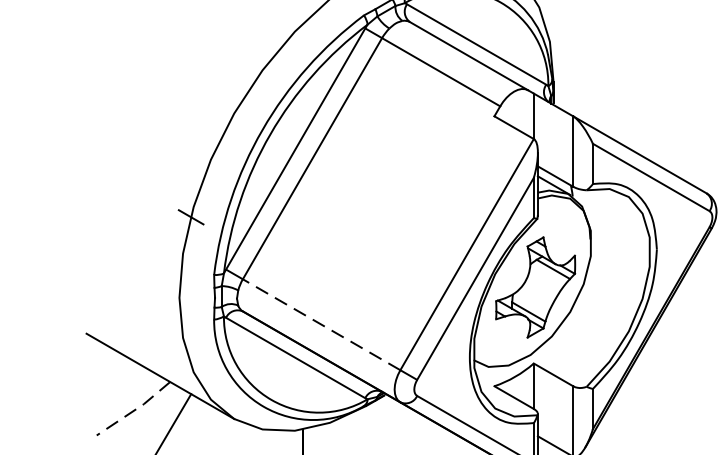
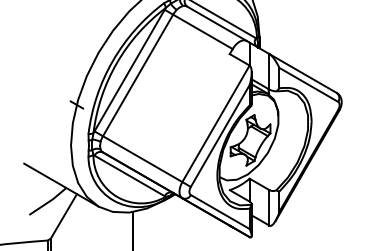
line: (321, 325) -> (142, 159), dashed -> solid
line: (136, 408) -> (49, 201), dashed -> solid

